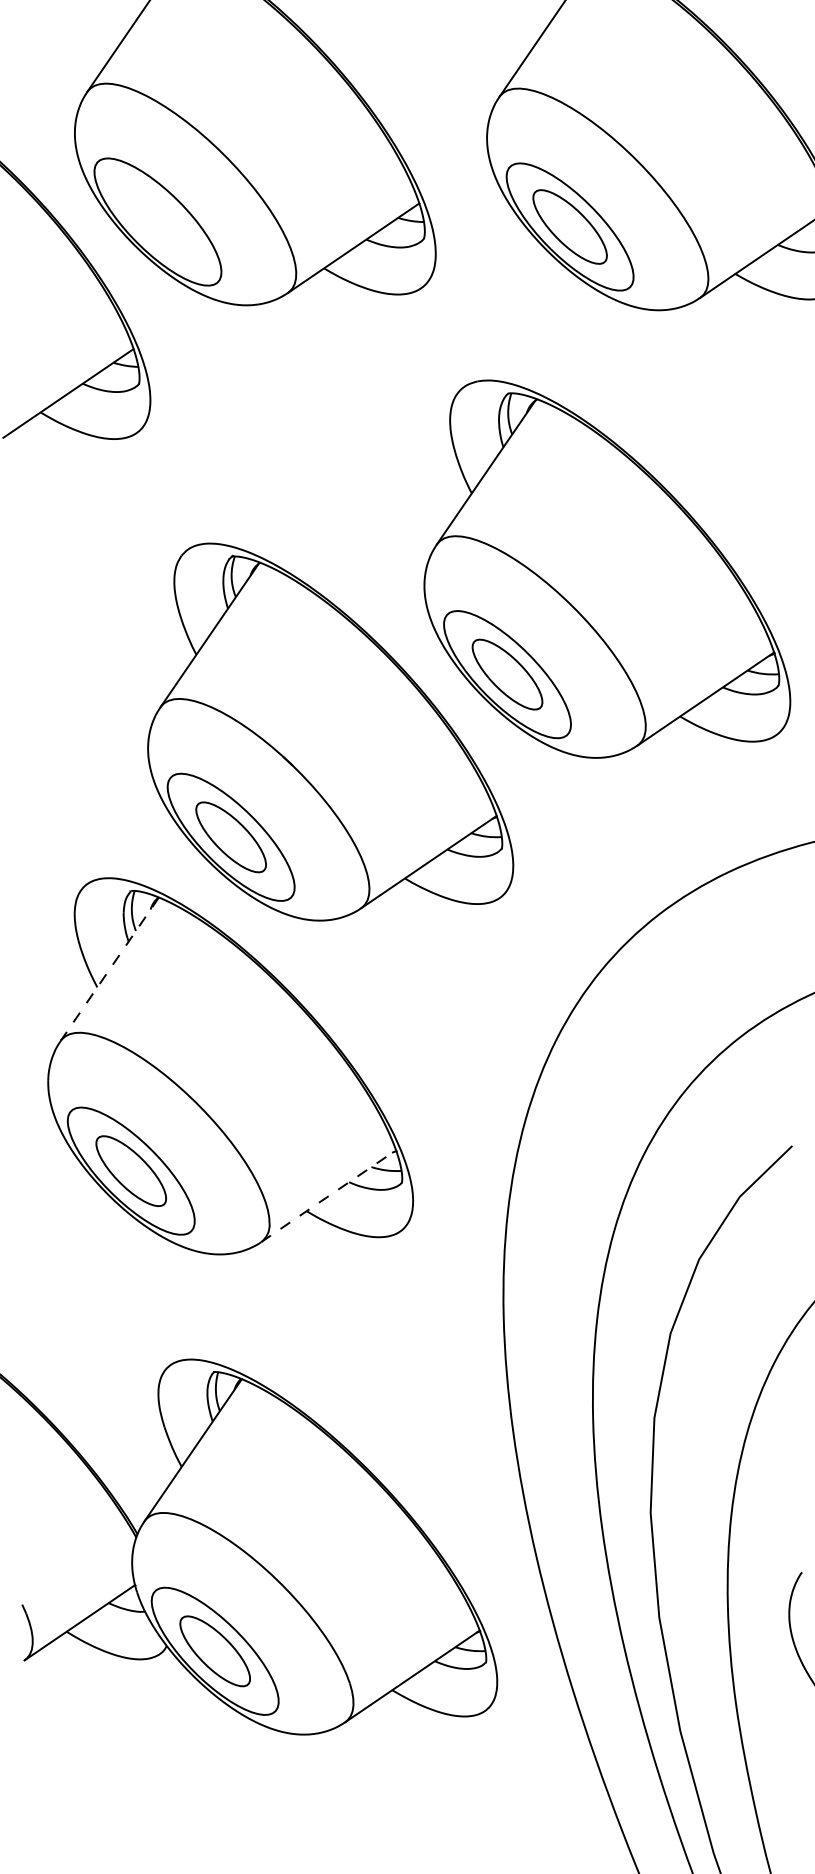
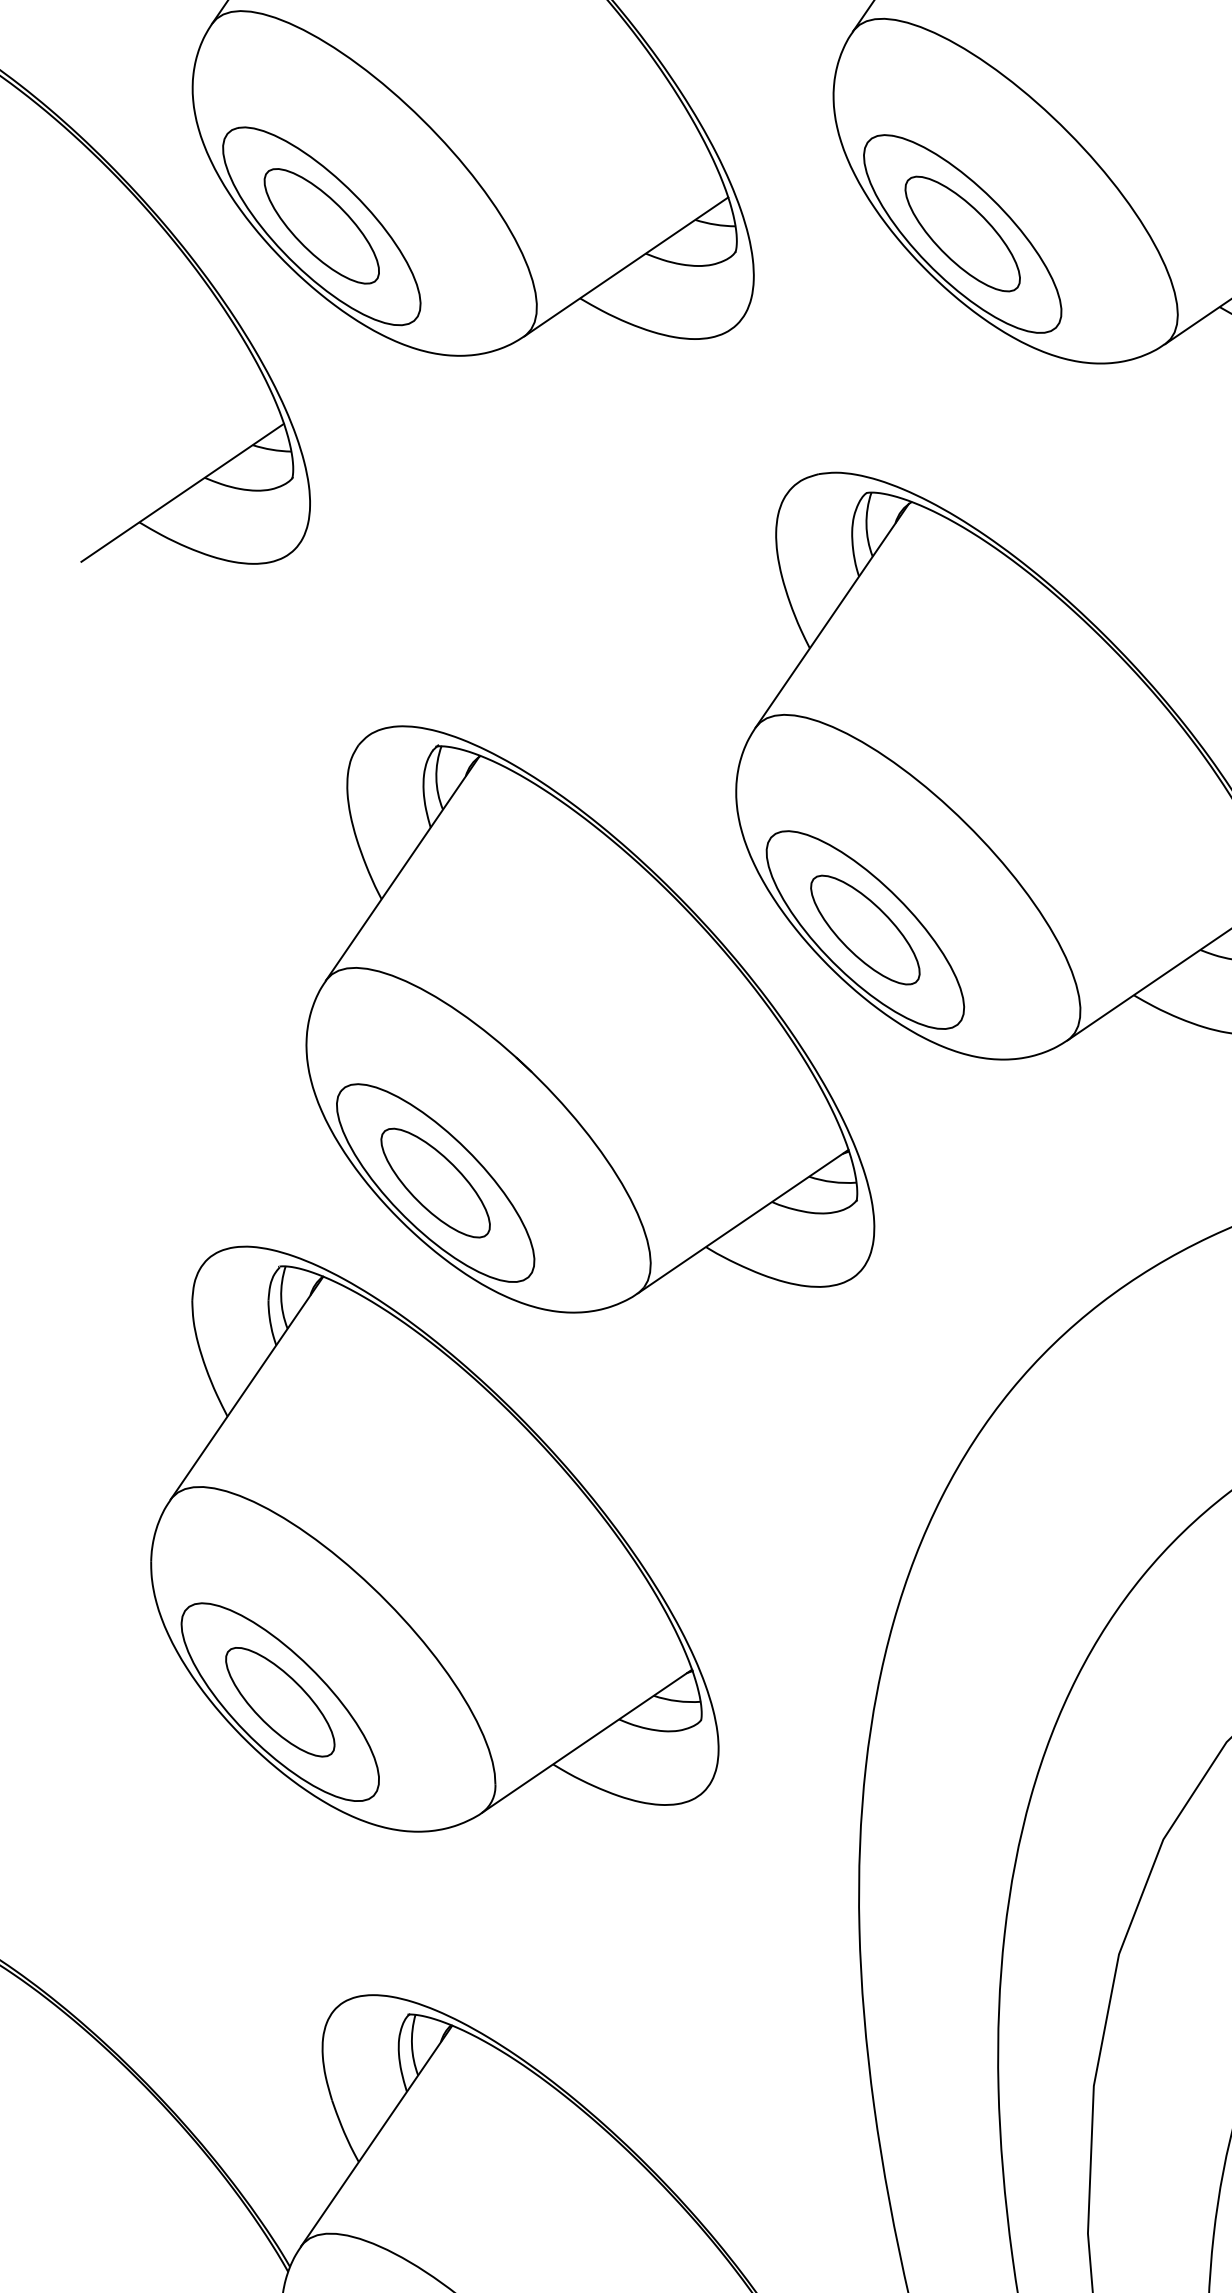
part: (157, 221) -> (321, 225), added
line: (109, 969) -> (246, 1388), dashed -> solid
line: (328, 1196) -> (587, 1741), dashed -> solid

